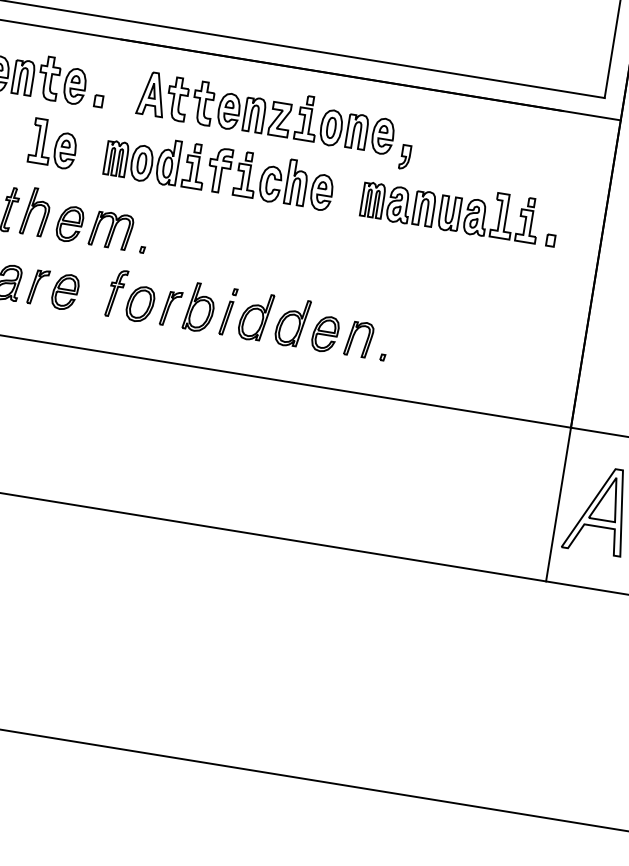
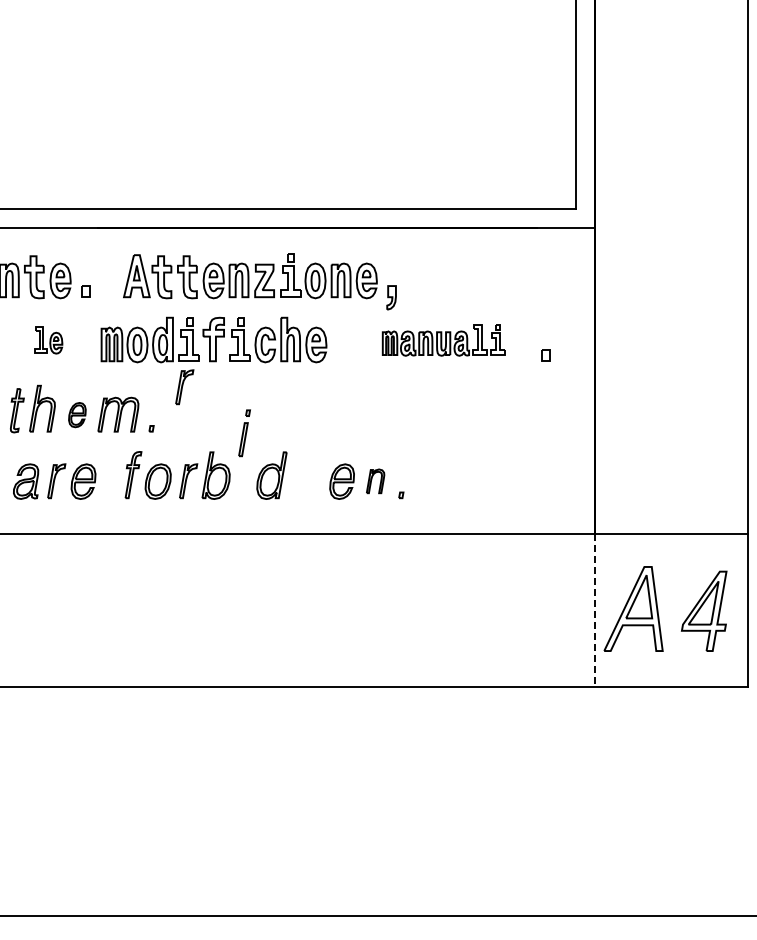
part: (53, 144) -> (48, 340), size x0.6
part: (450, 208) -> (443, 340), size x0.7
part: (182, 213) -> (184, 387), added
part: (70, 223) -> (77, 414), size x0.7
part: (228, 312) -> (244, 433), moved
part: (291, 322) -> (307, 475), removed
part: (359, 339) -> (375, 481), size x0.7
line: (558, 504) -> (594, 610), solid -> dashed

